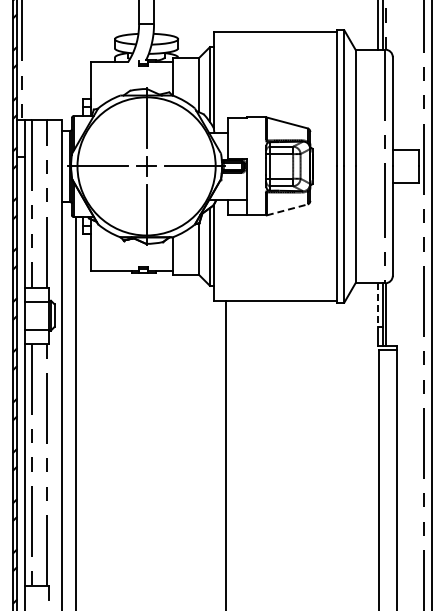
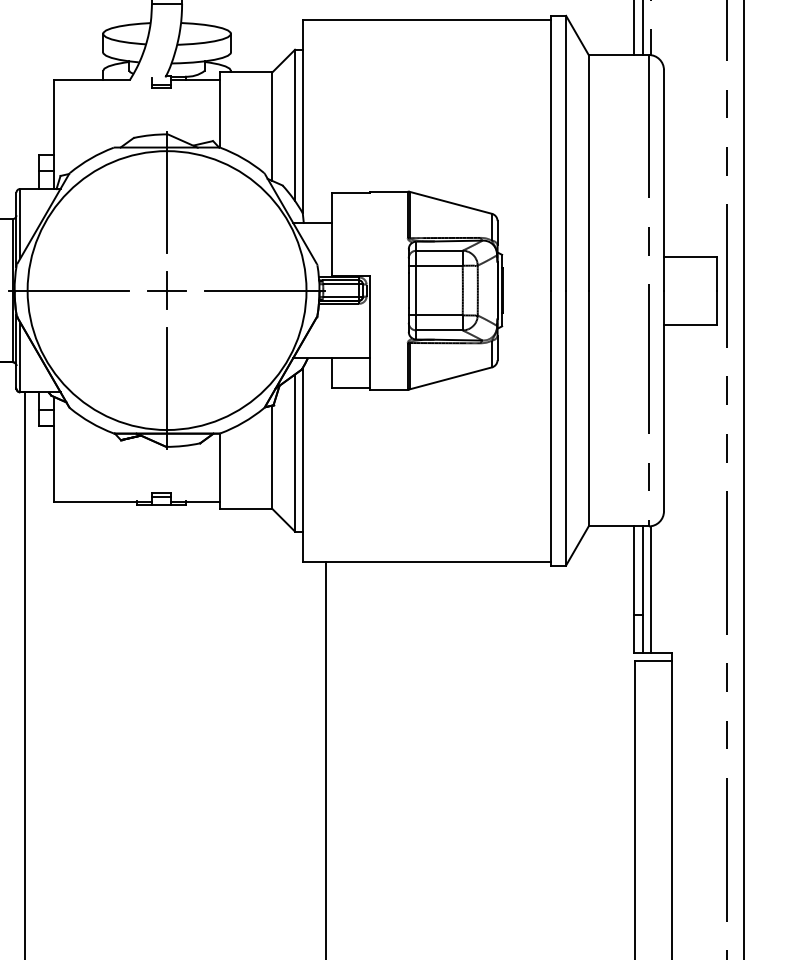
line: (287, 209) -> (451, 377), dashed -> solid
line: (378, 305) -> (635, 571), dashed -> solid

